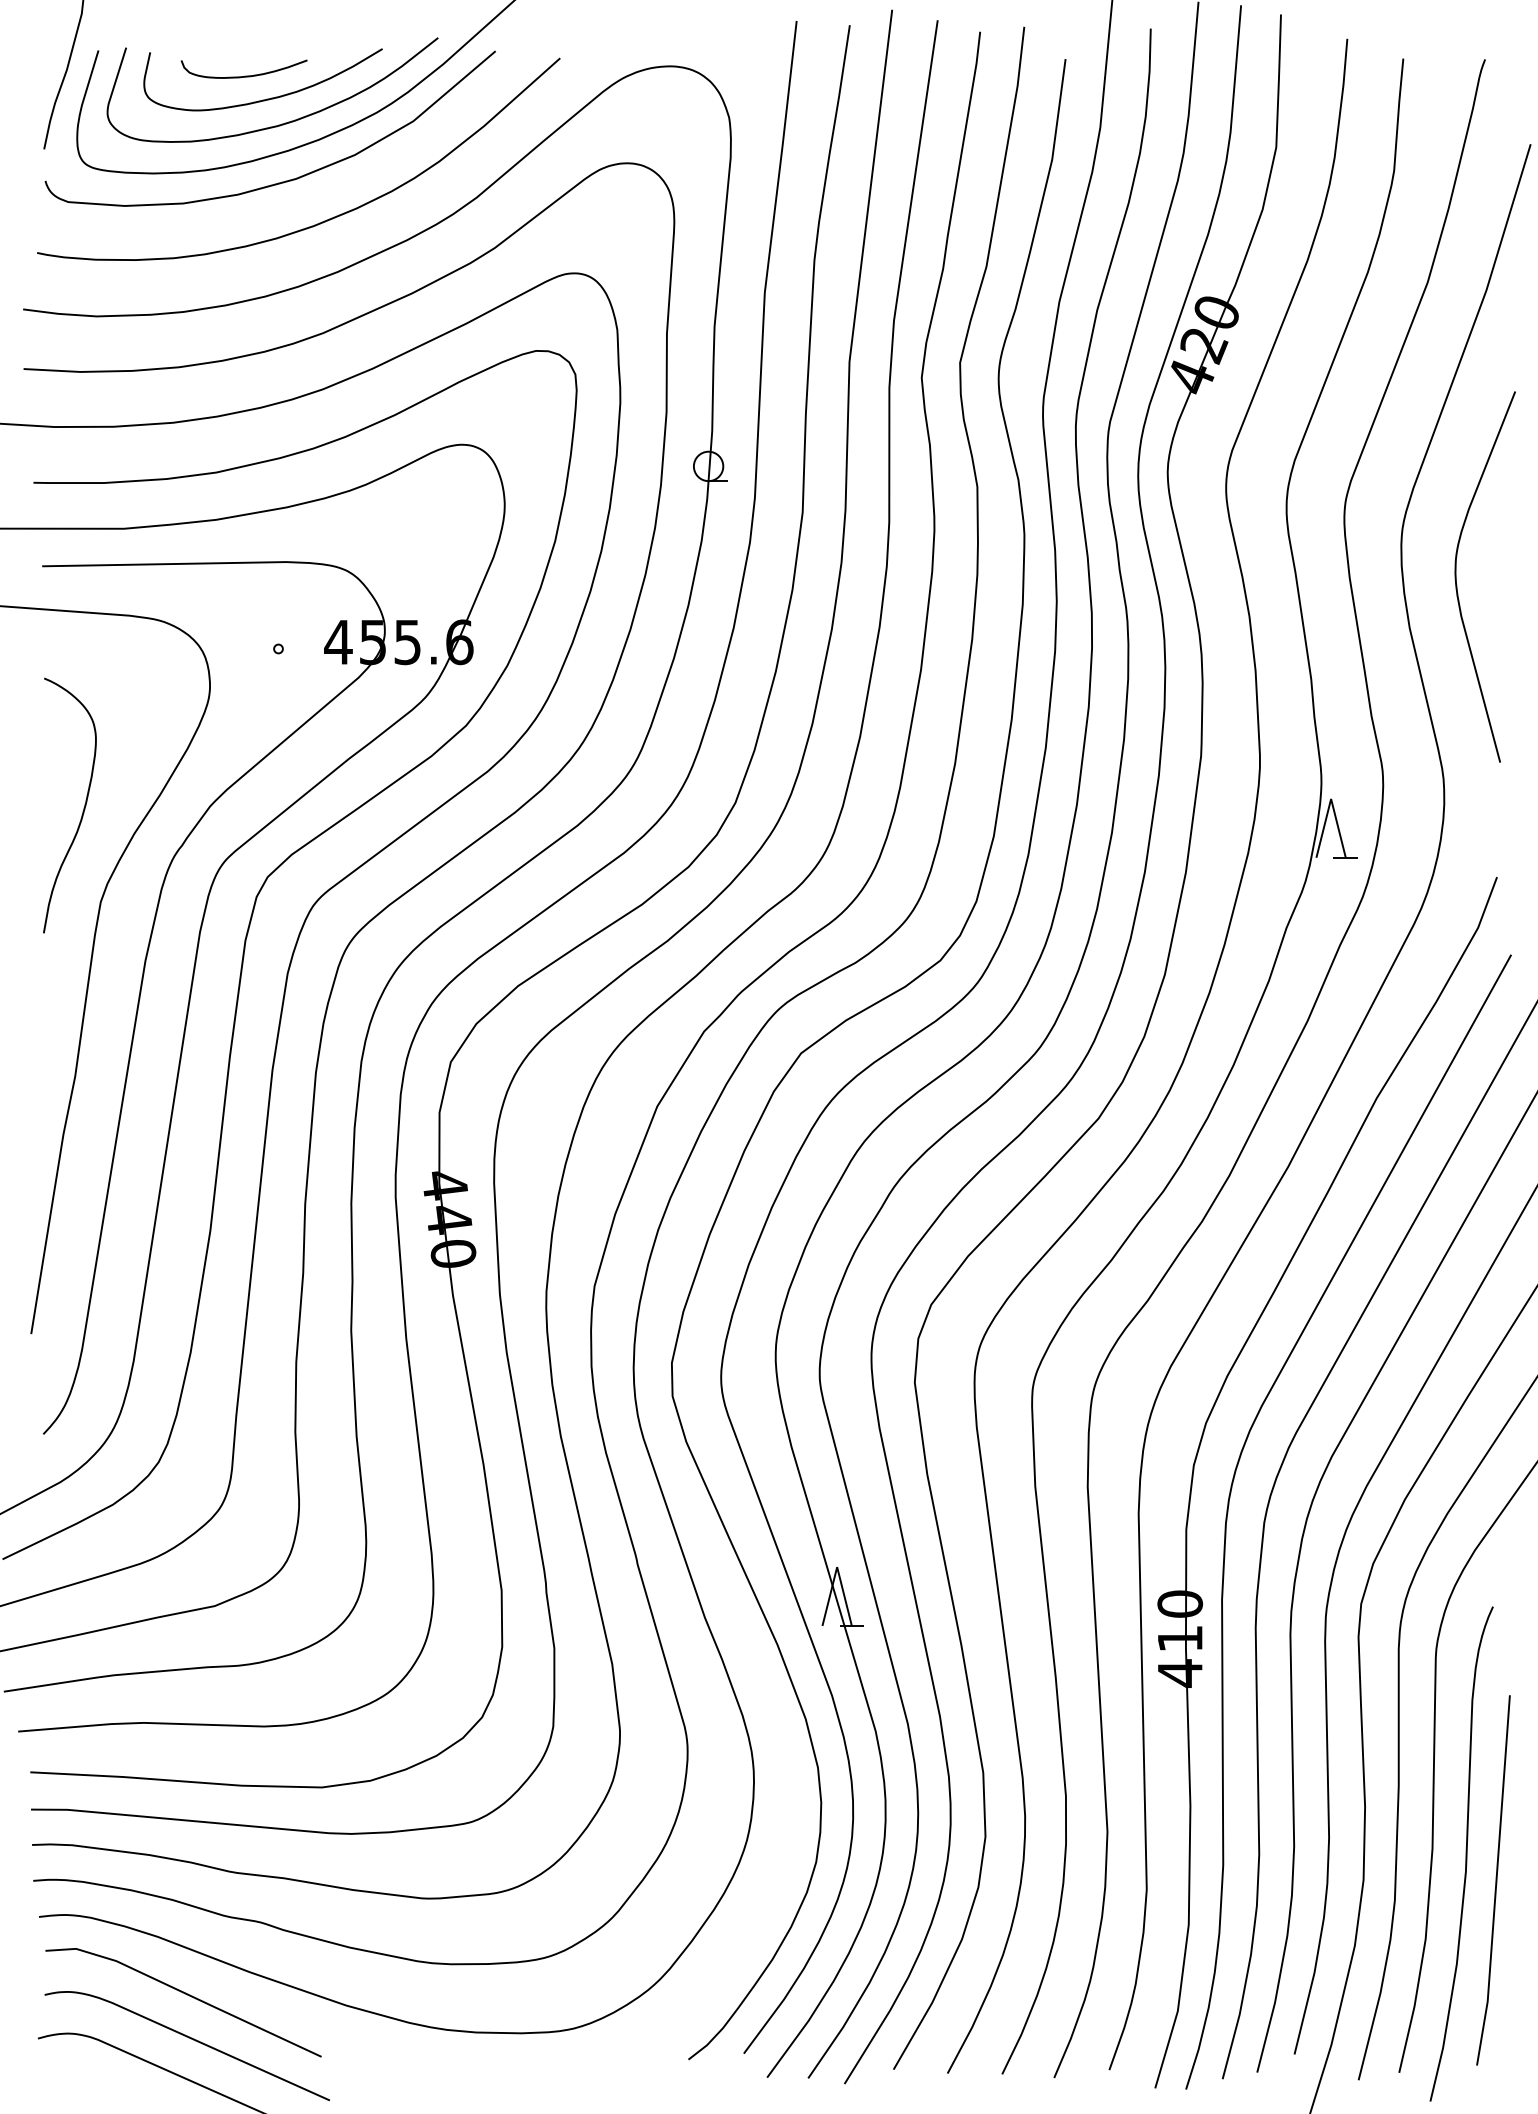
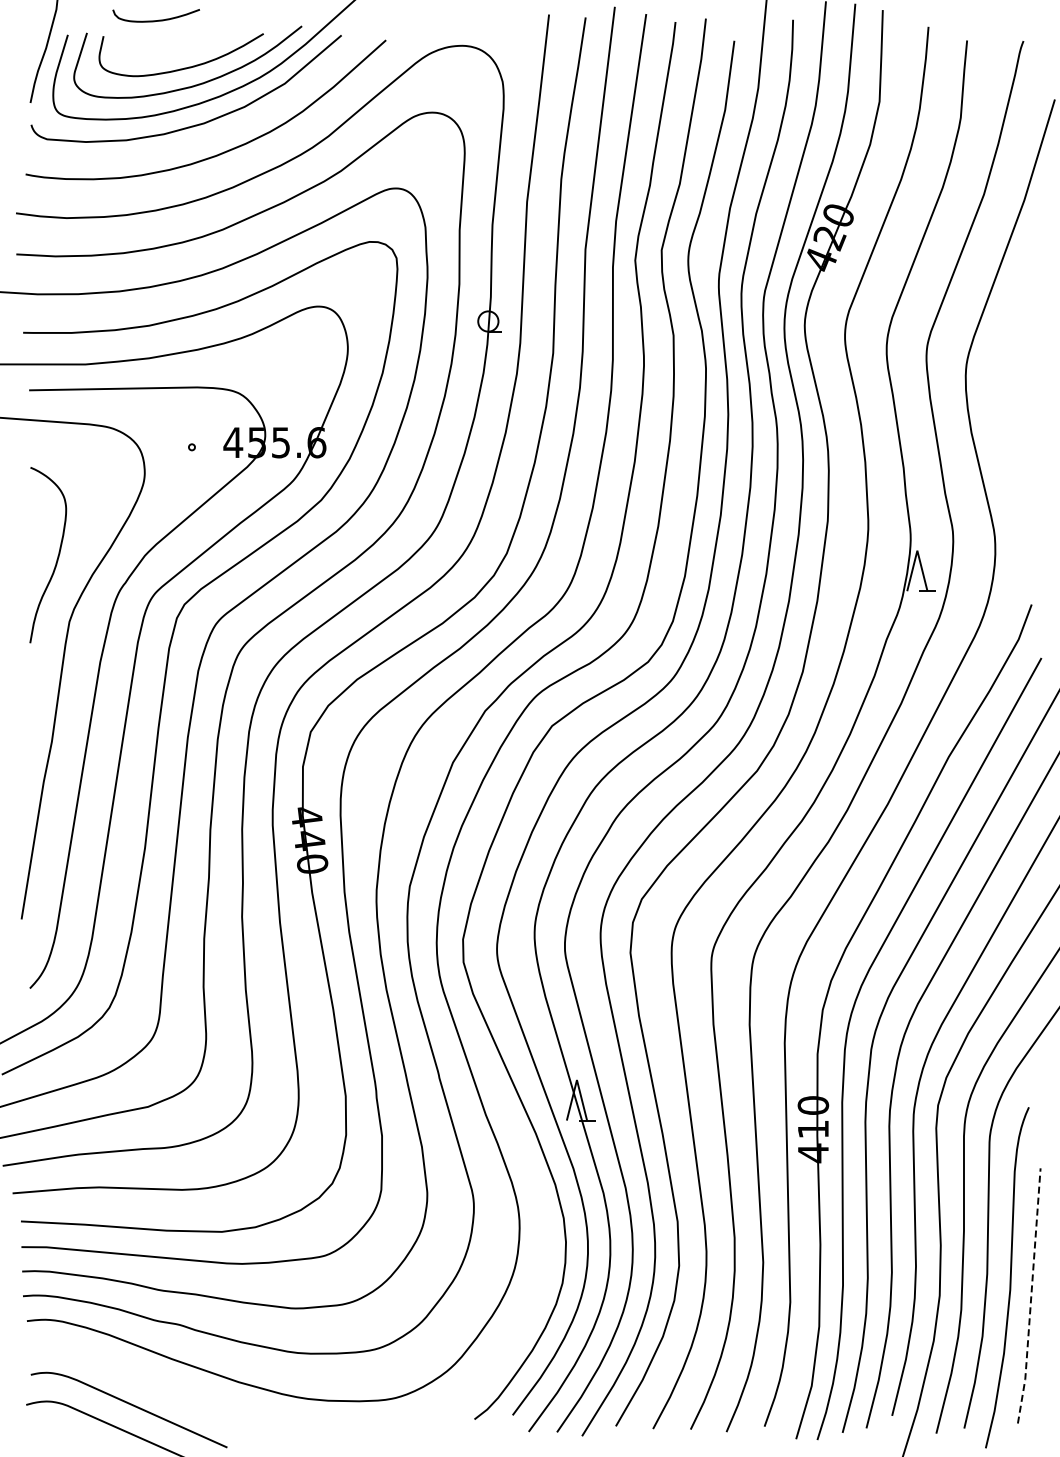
curve: (247, 74) -> (158, 19), moved
curve: (1457, 576) -> (1004, 397), removed
line: (1496, 1881) -> (1031, 1296), solid -> dashed
line: (186, 1995) -> (128, 1375), removed

